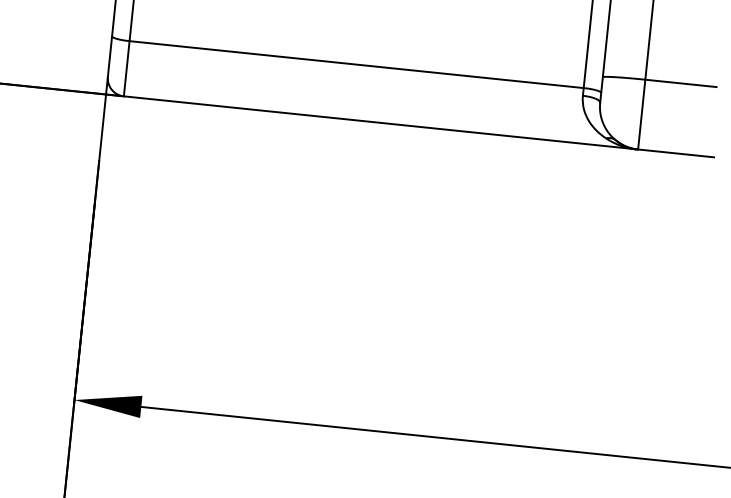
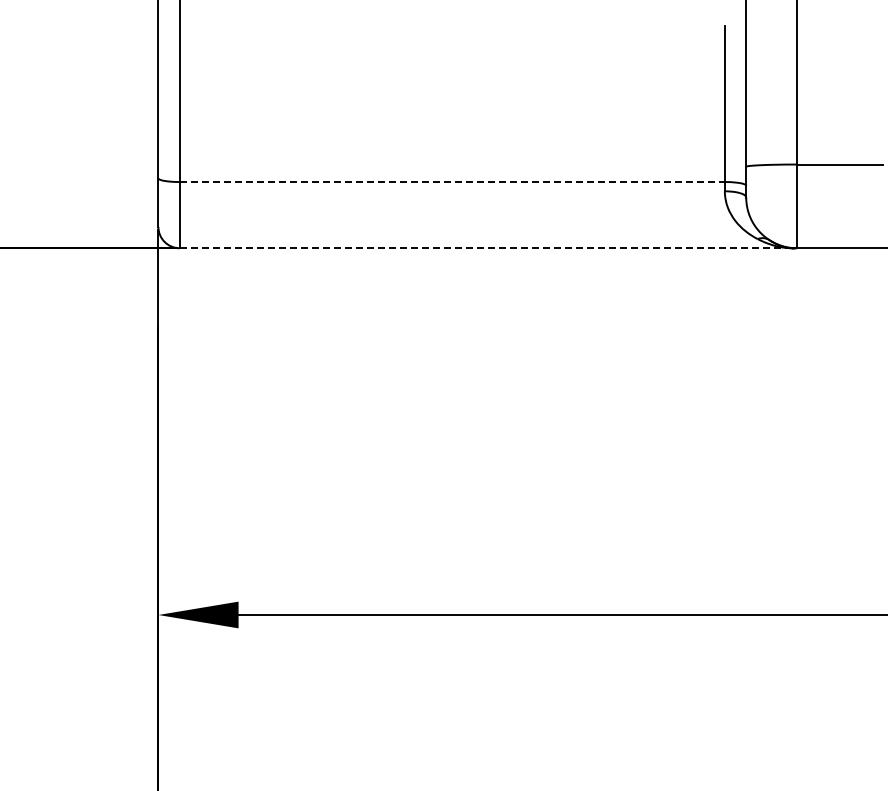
line: (356, 65) -> (452, 182), solid -> dashed
line: (378, 122) -> (485, 248), solid -> dashed

